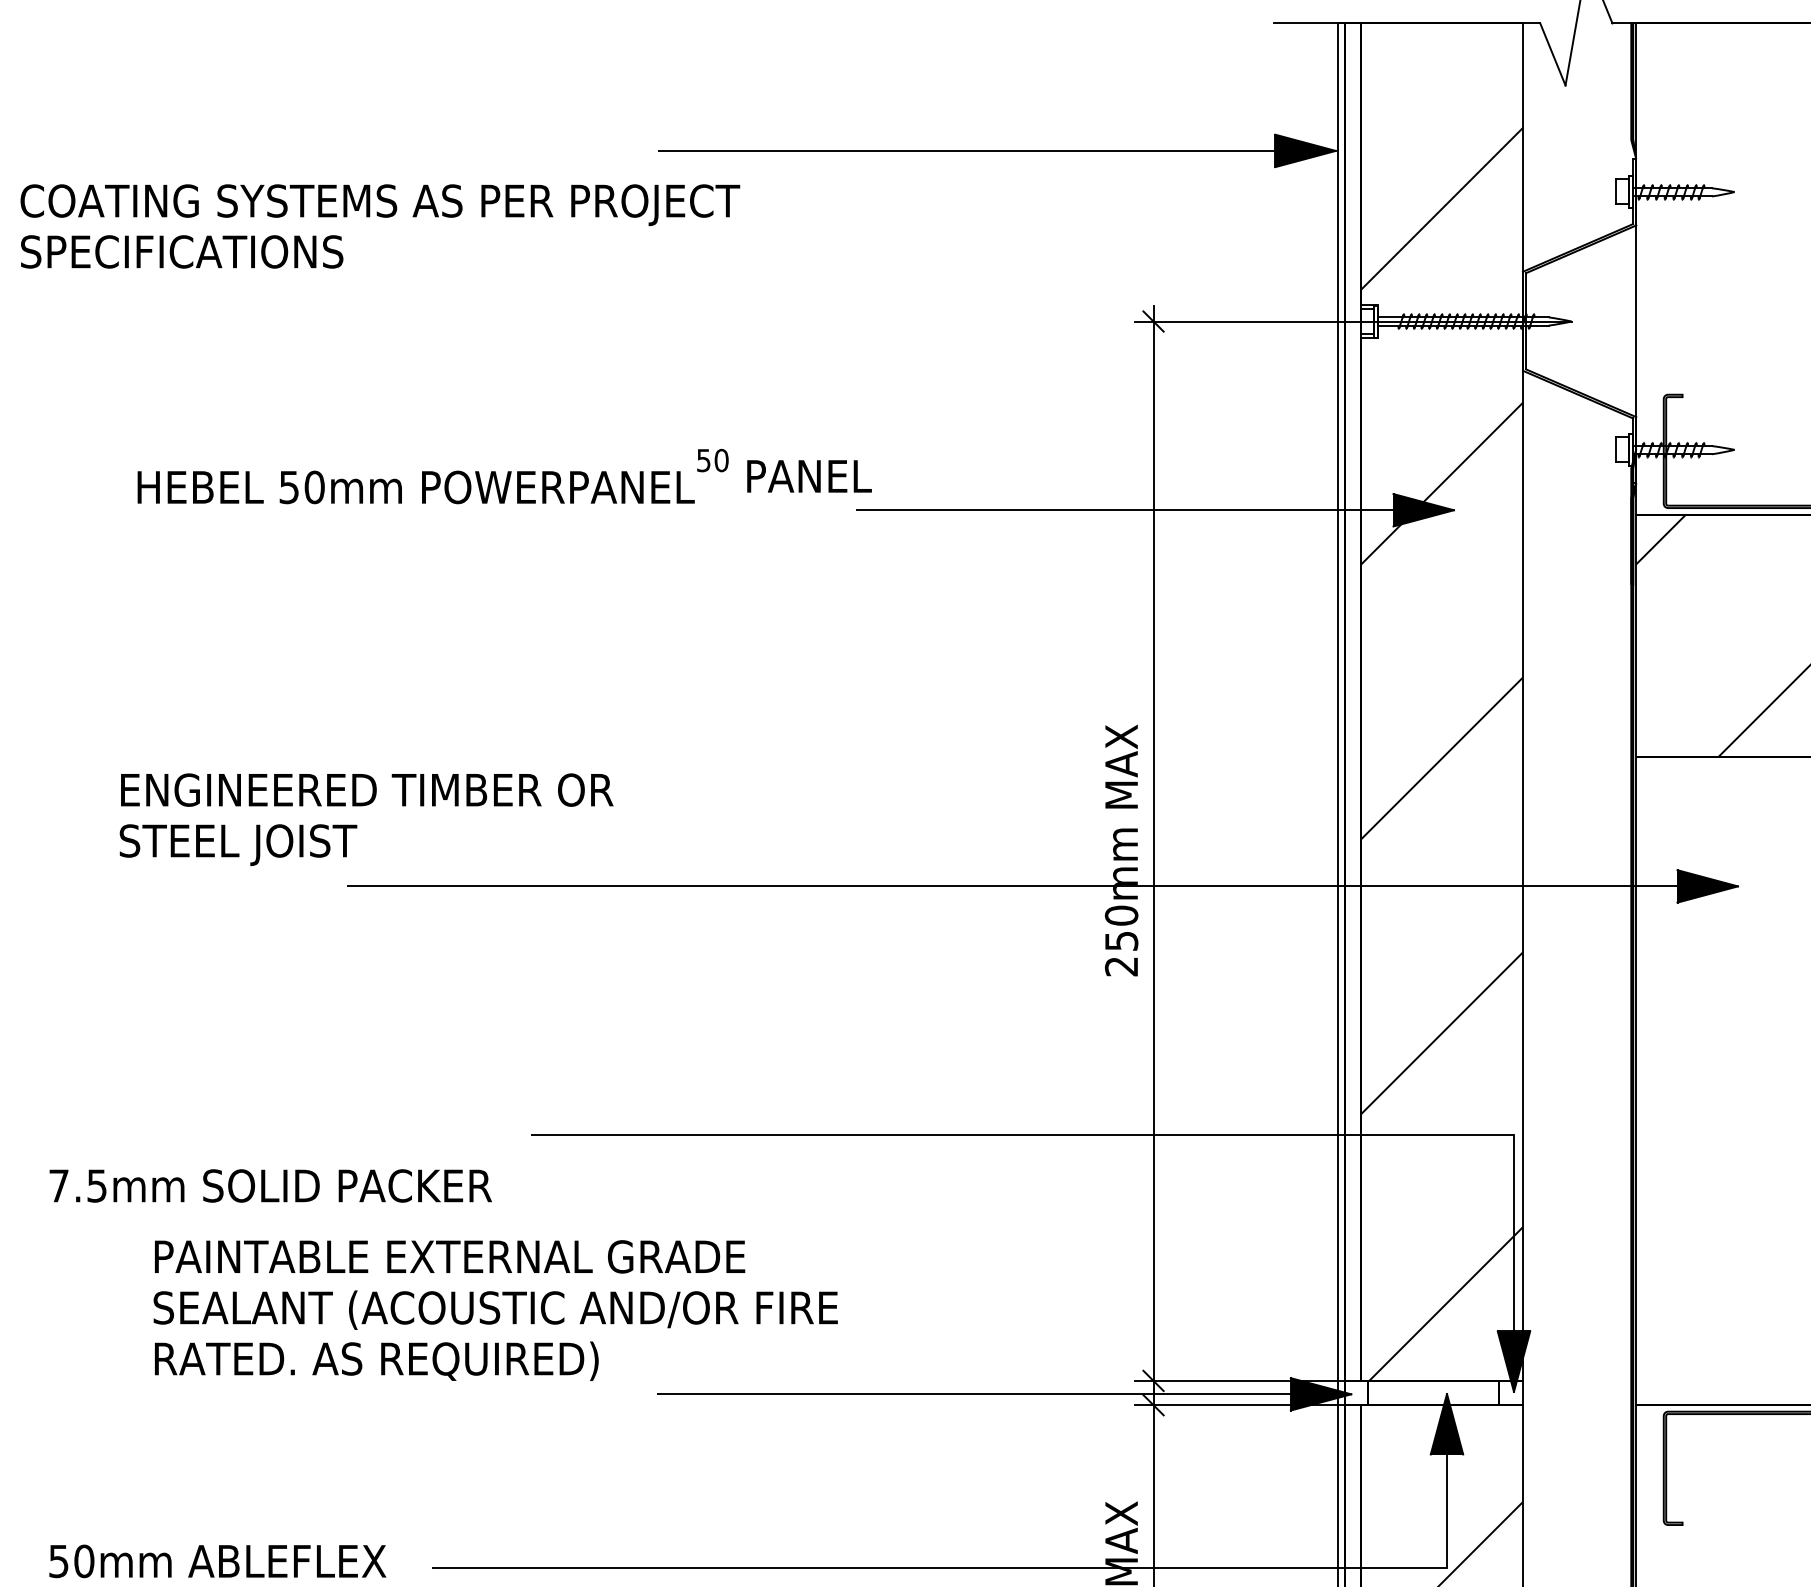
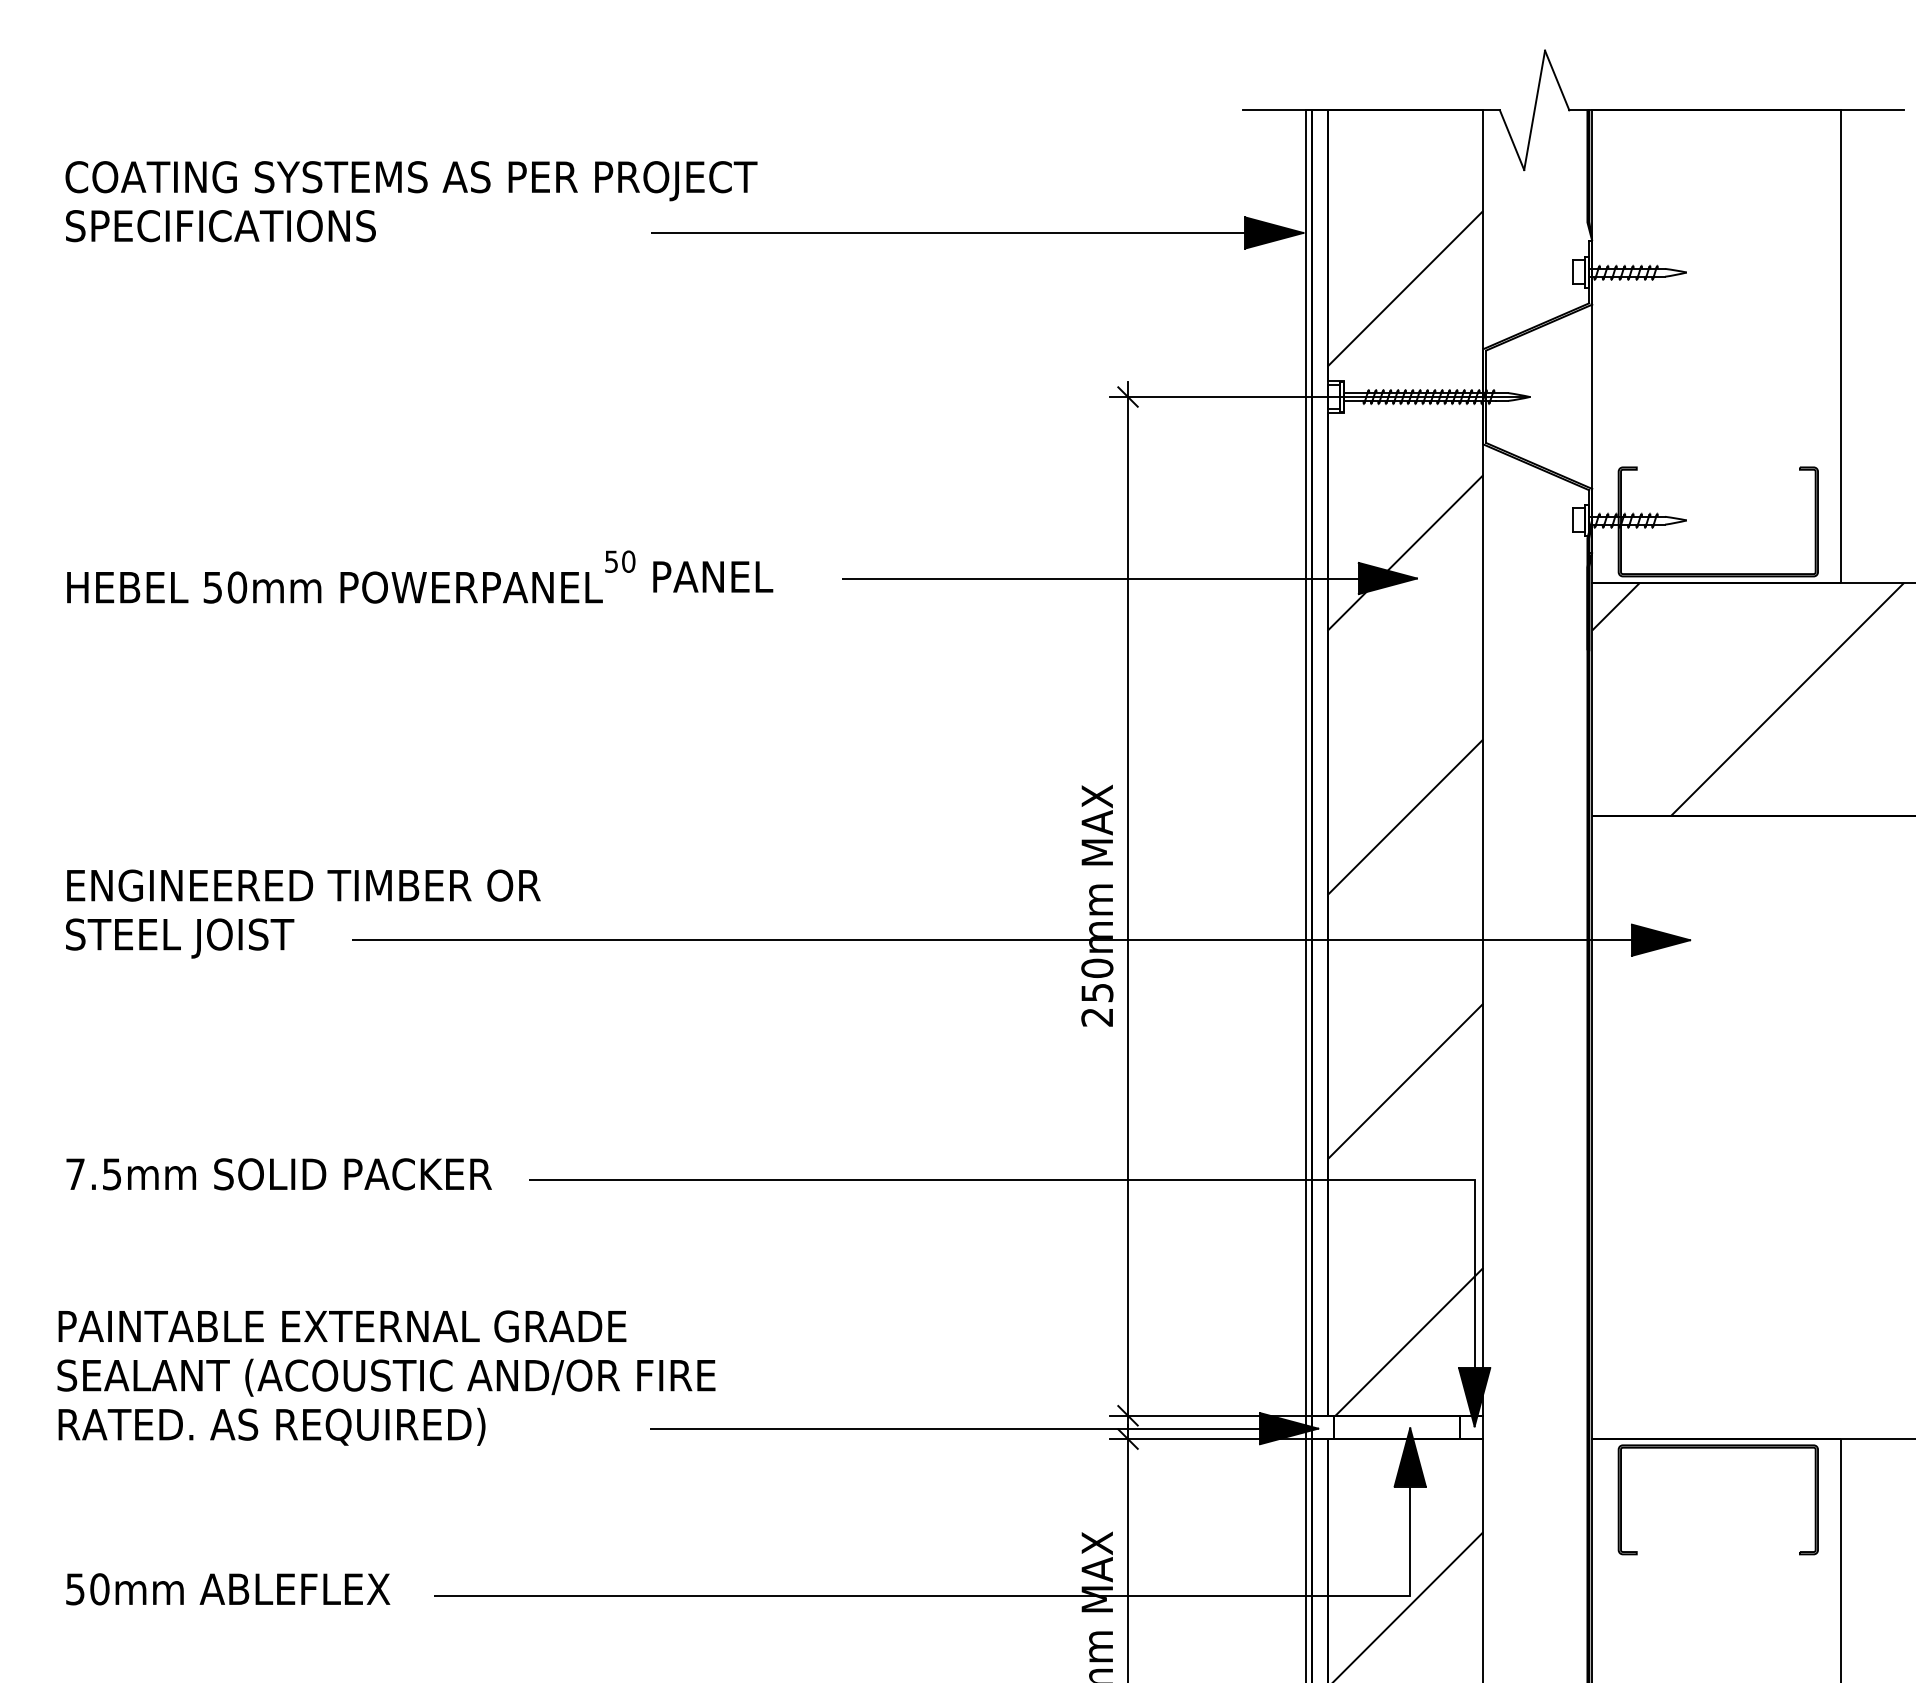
text: (380, 226) -> (411, 201), moved
text: (505, 475) -> (420, 576), moved
text: (366, 819) -> (303, 913), moved
text: (270, 1186) -> (278, 1174), moved
text: (495, 1309) -> (386, 1377), moved

